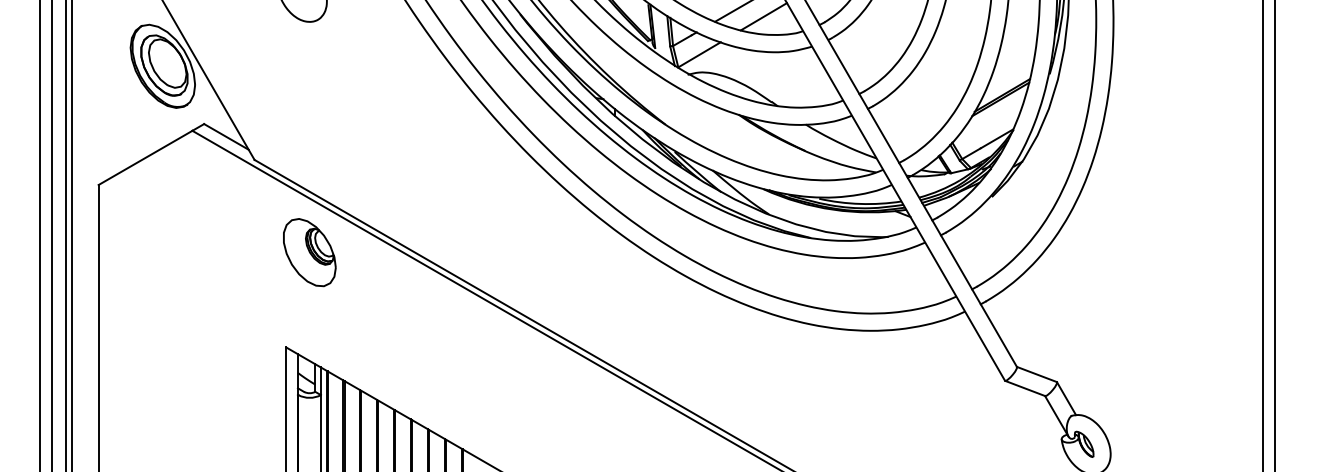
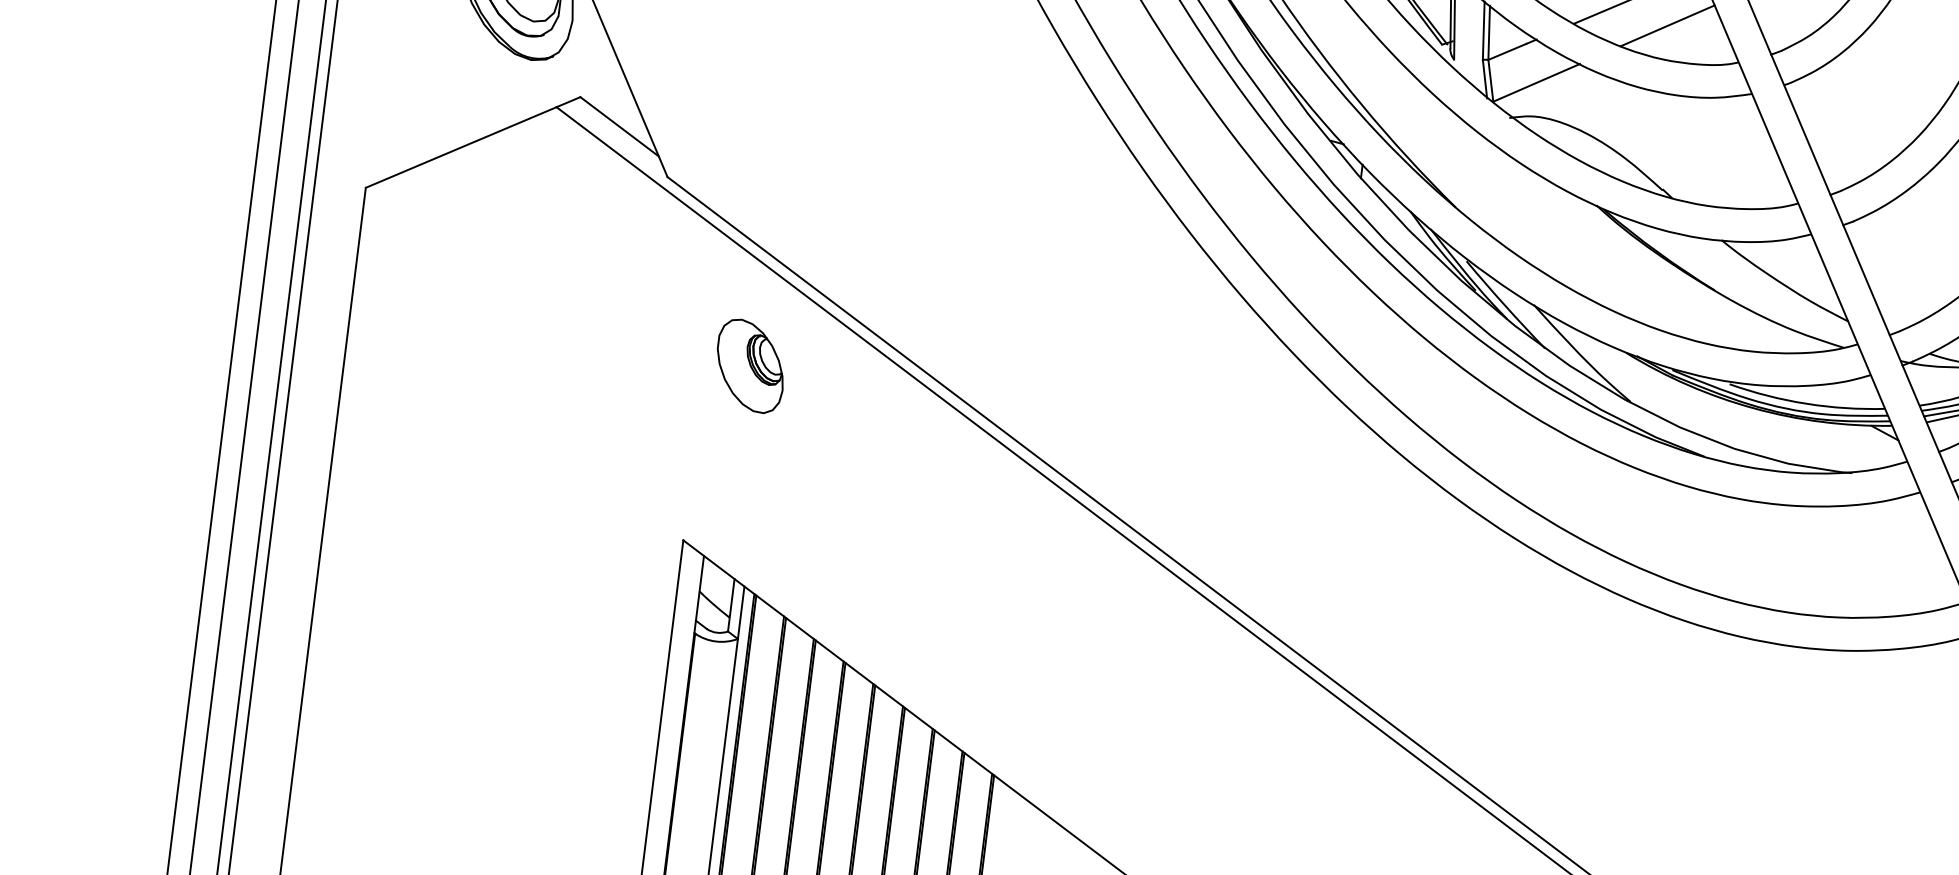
part: (309, 252) -> (749, 365), size x0.7

